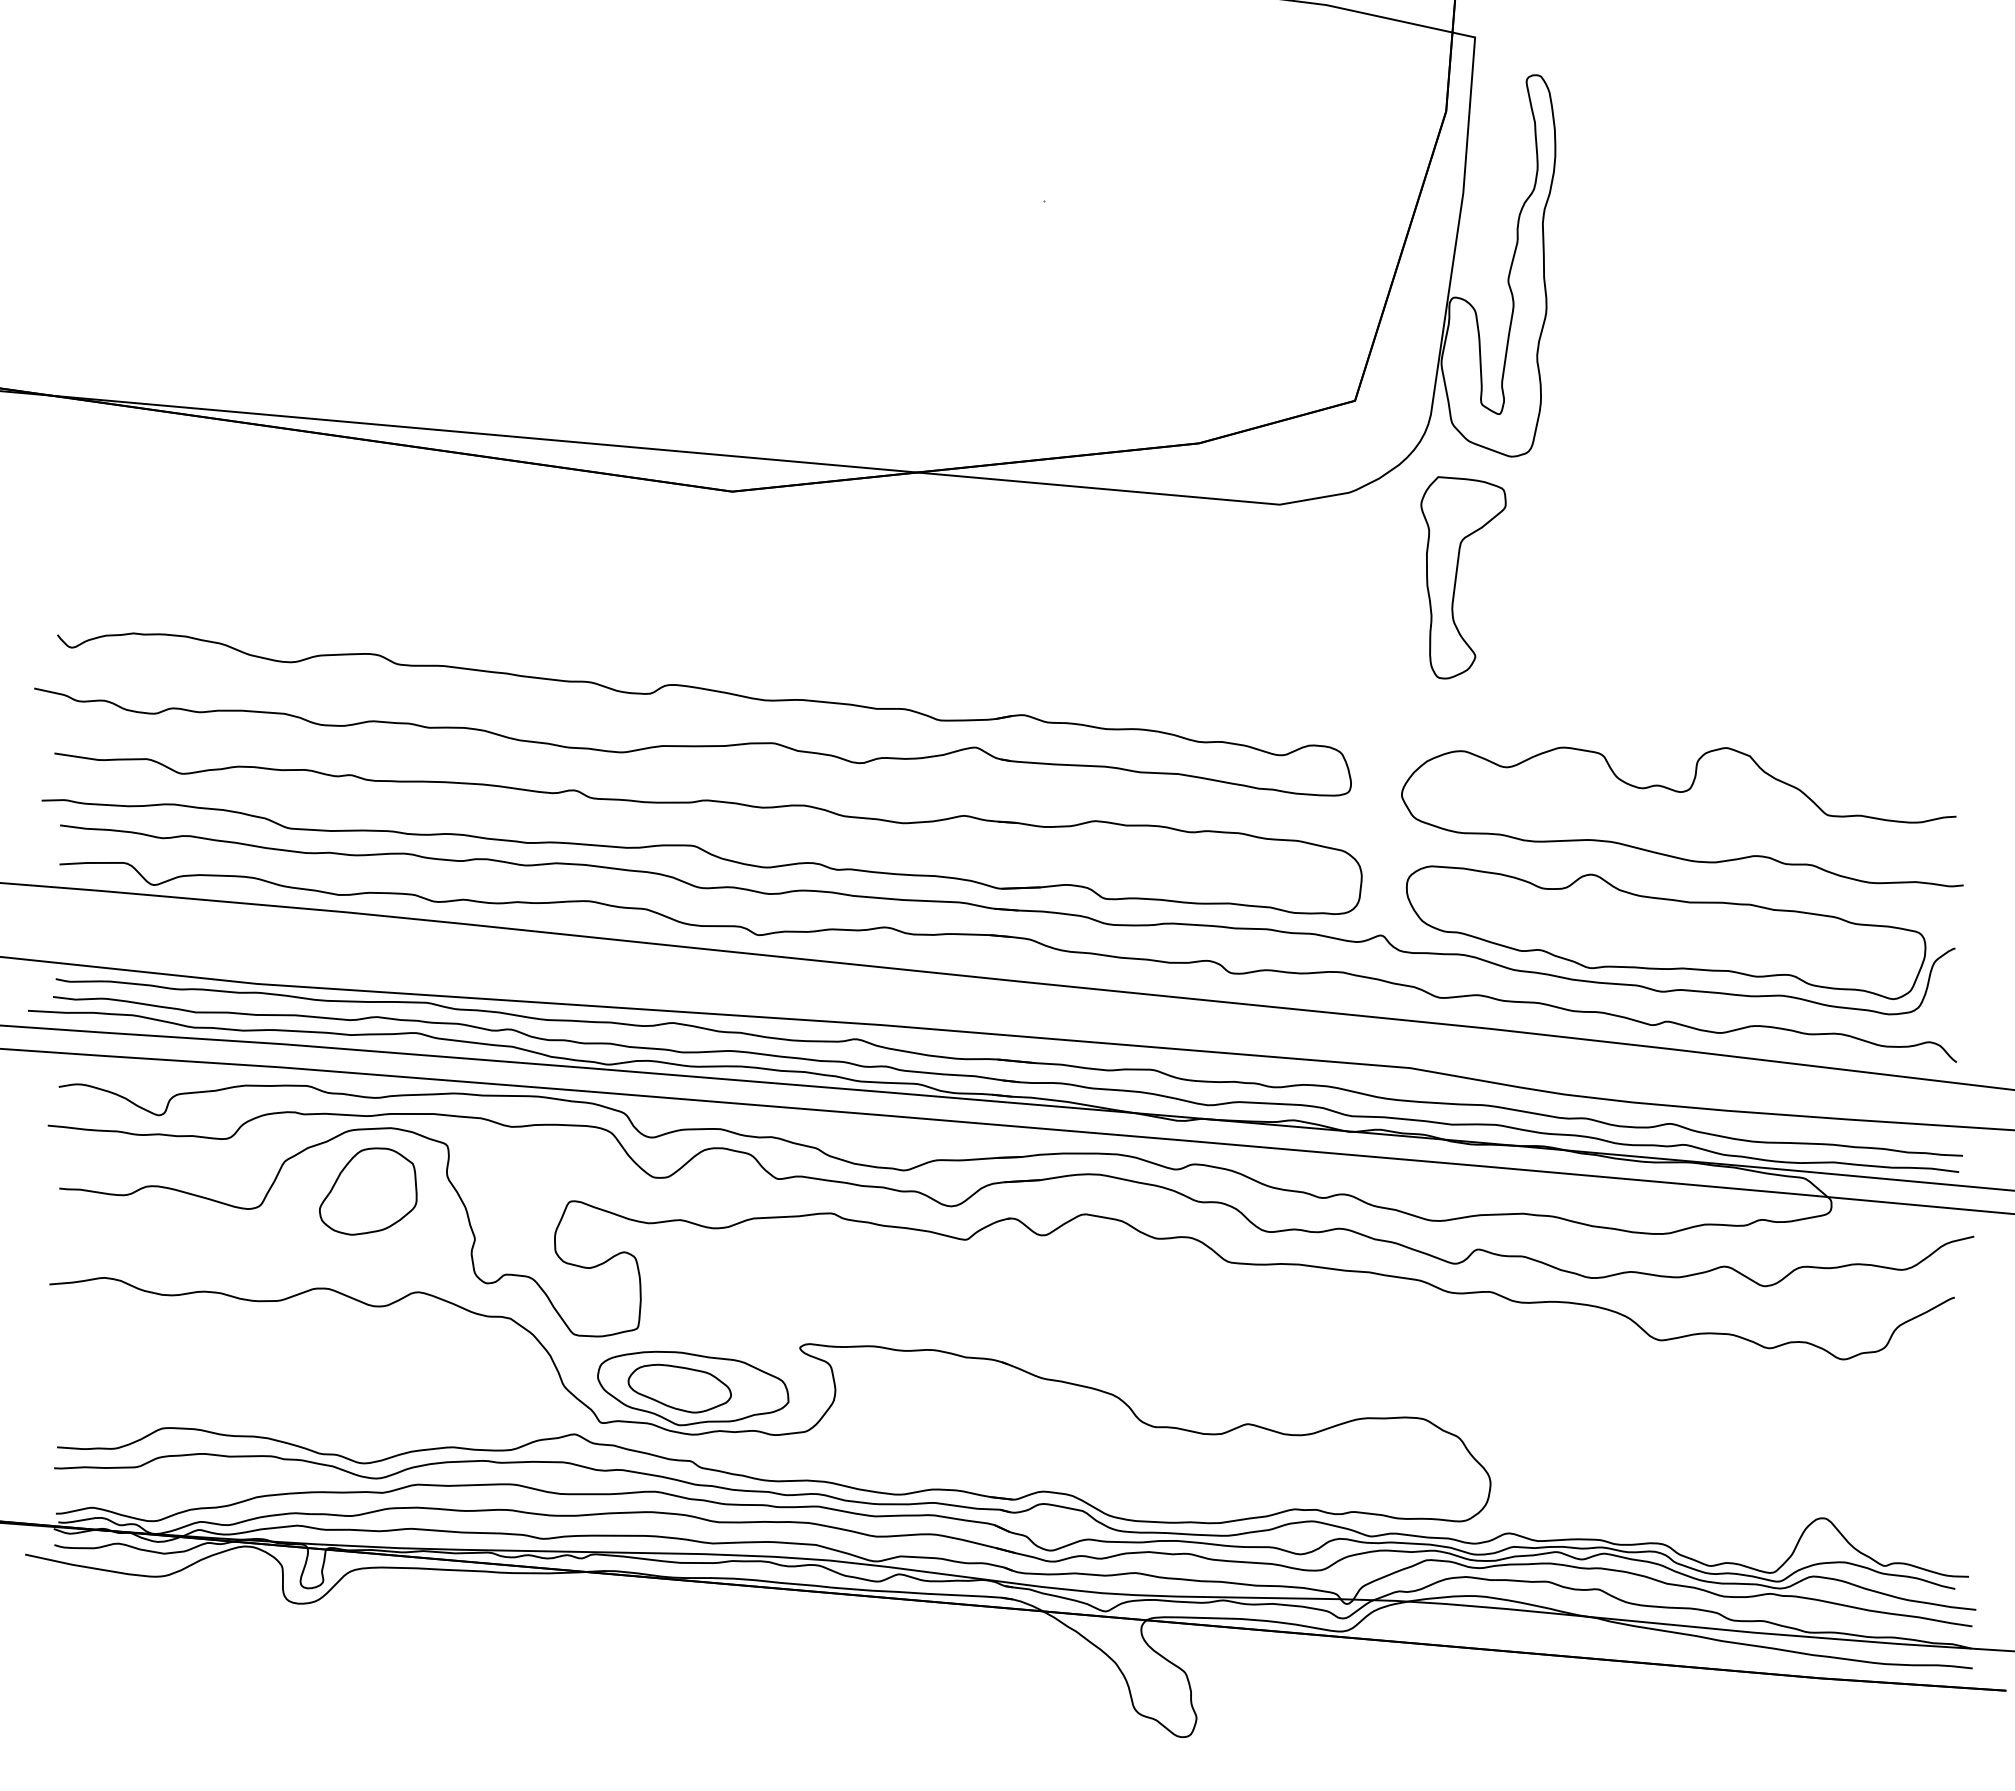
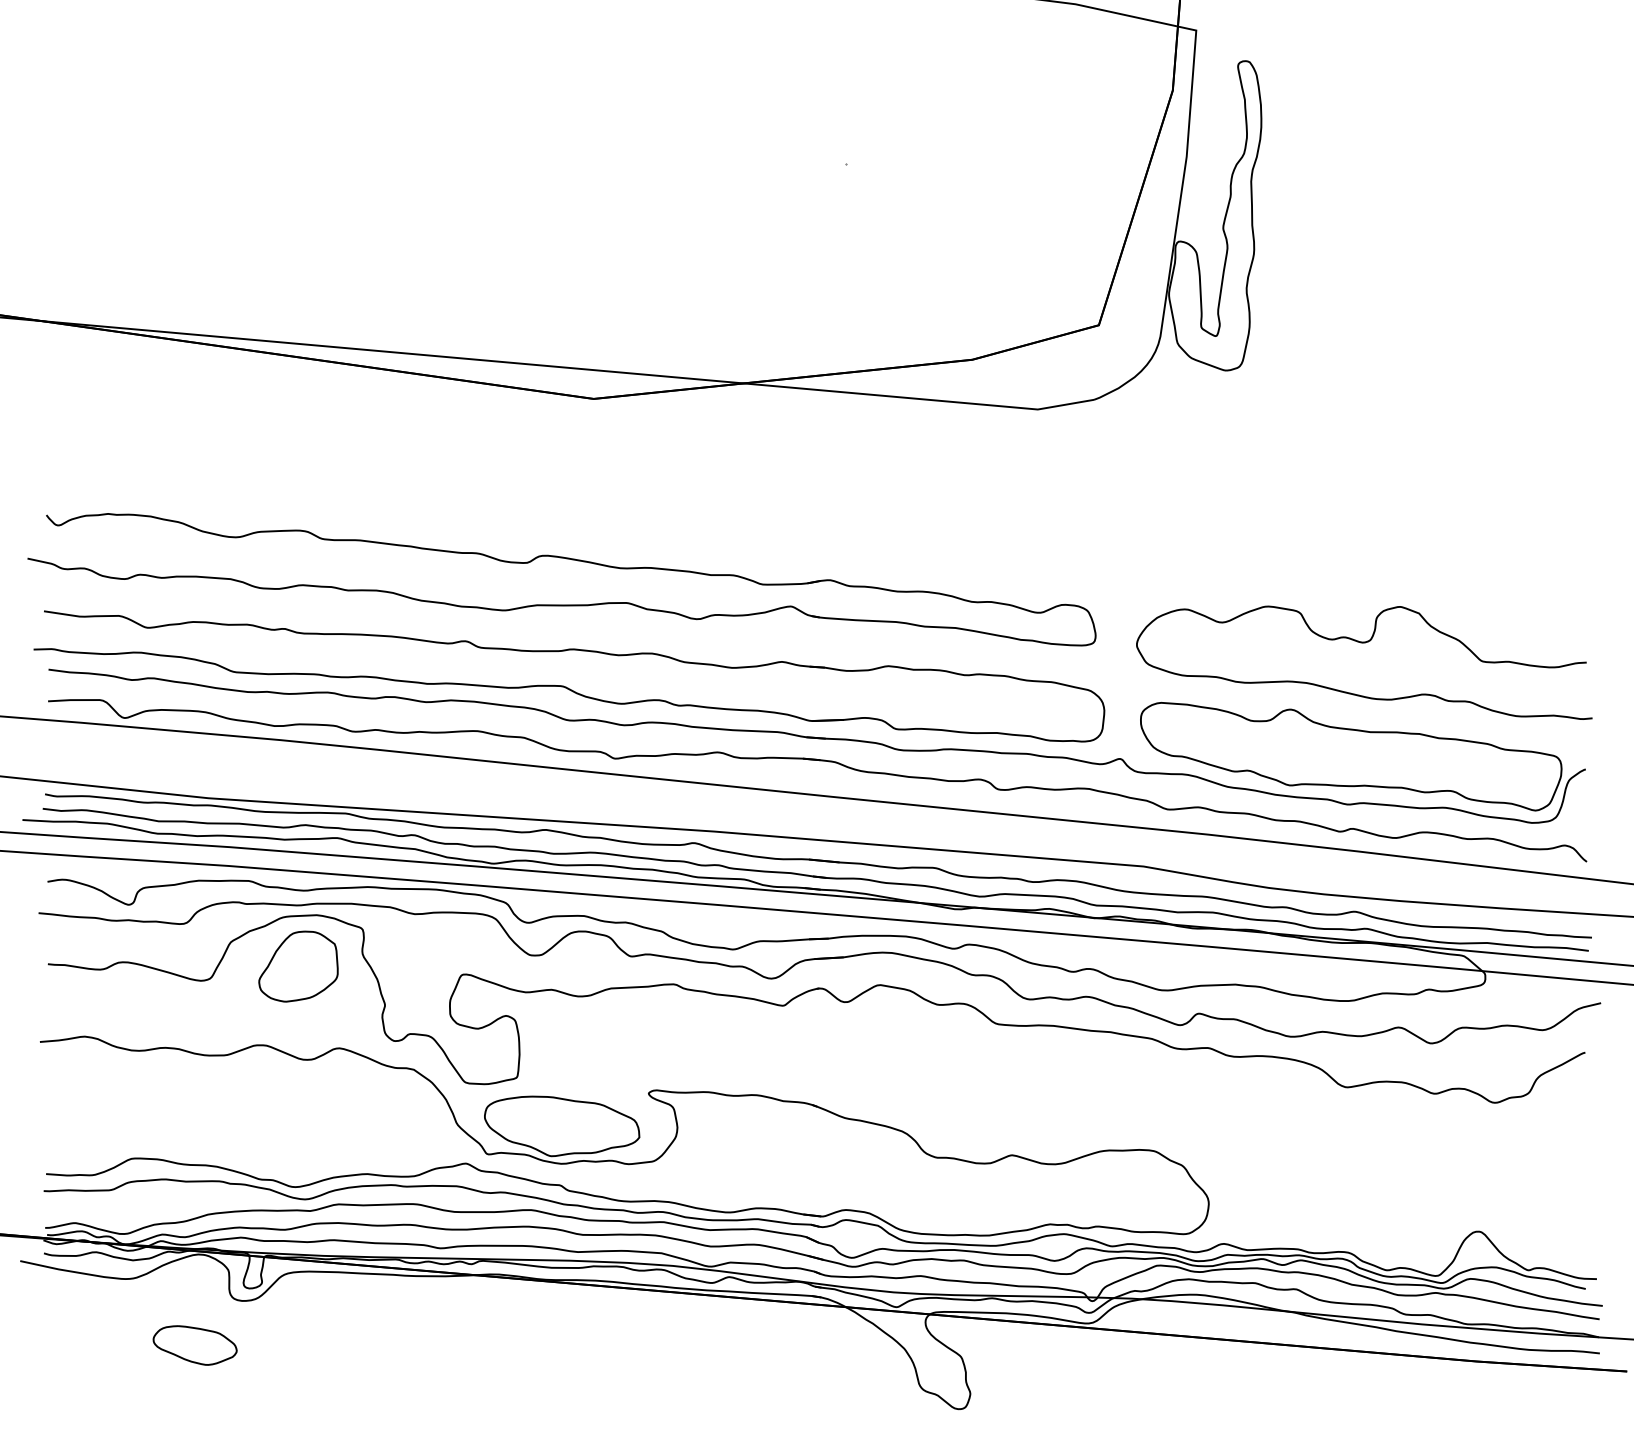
part: (1457, 575) -> (1181, 466), removed
part: (679, 1388) -> (194, 1345), moved

